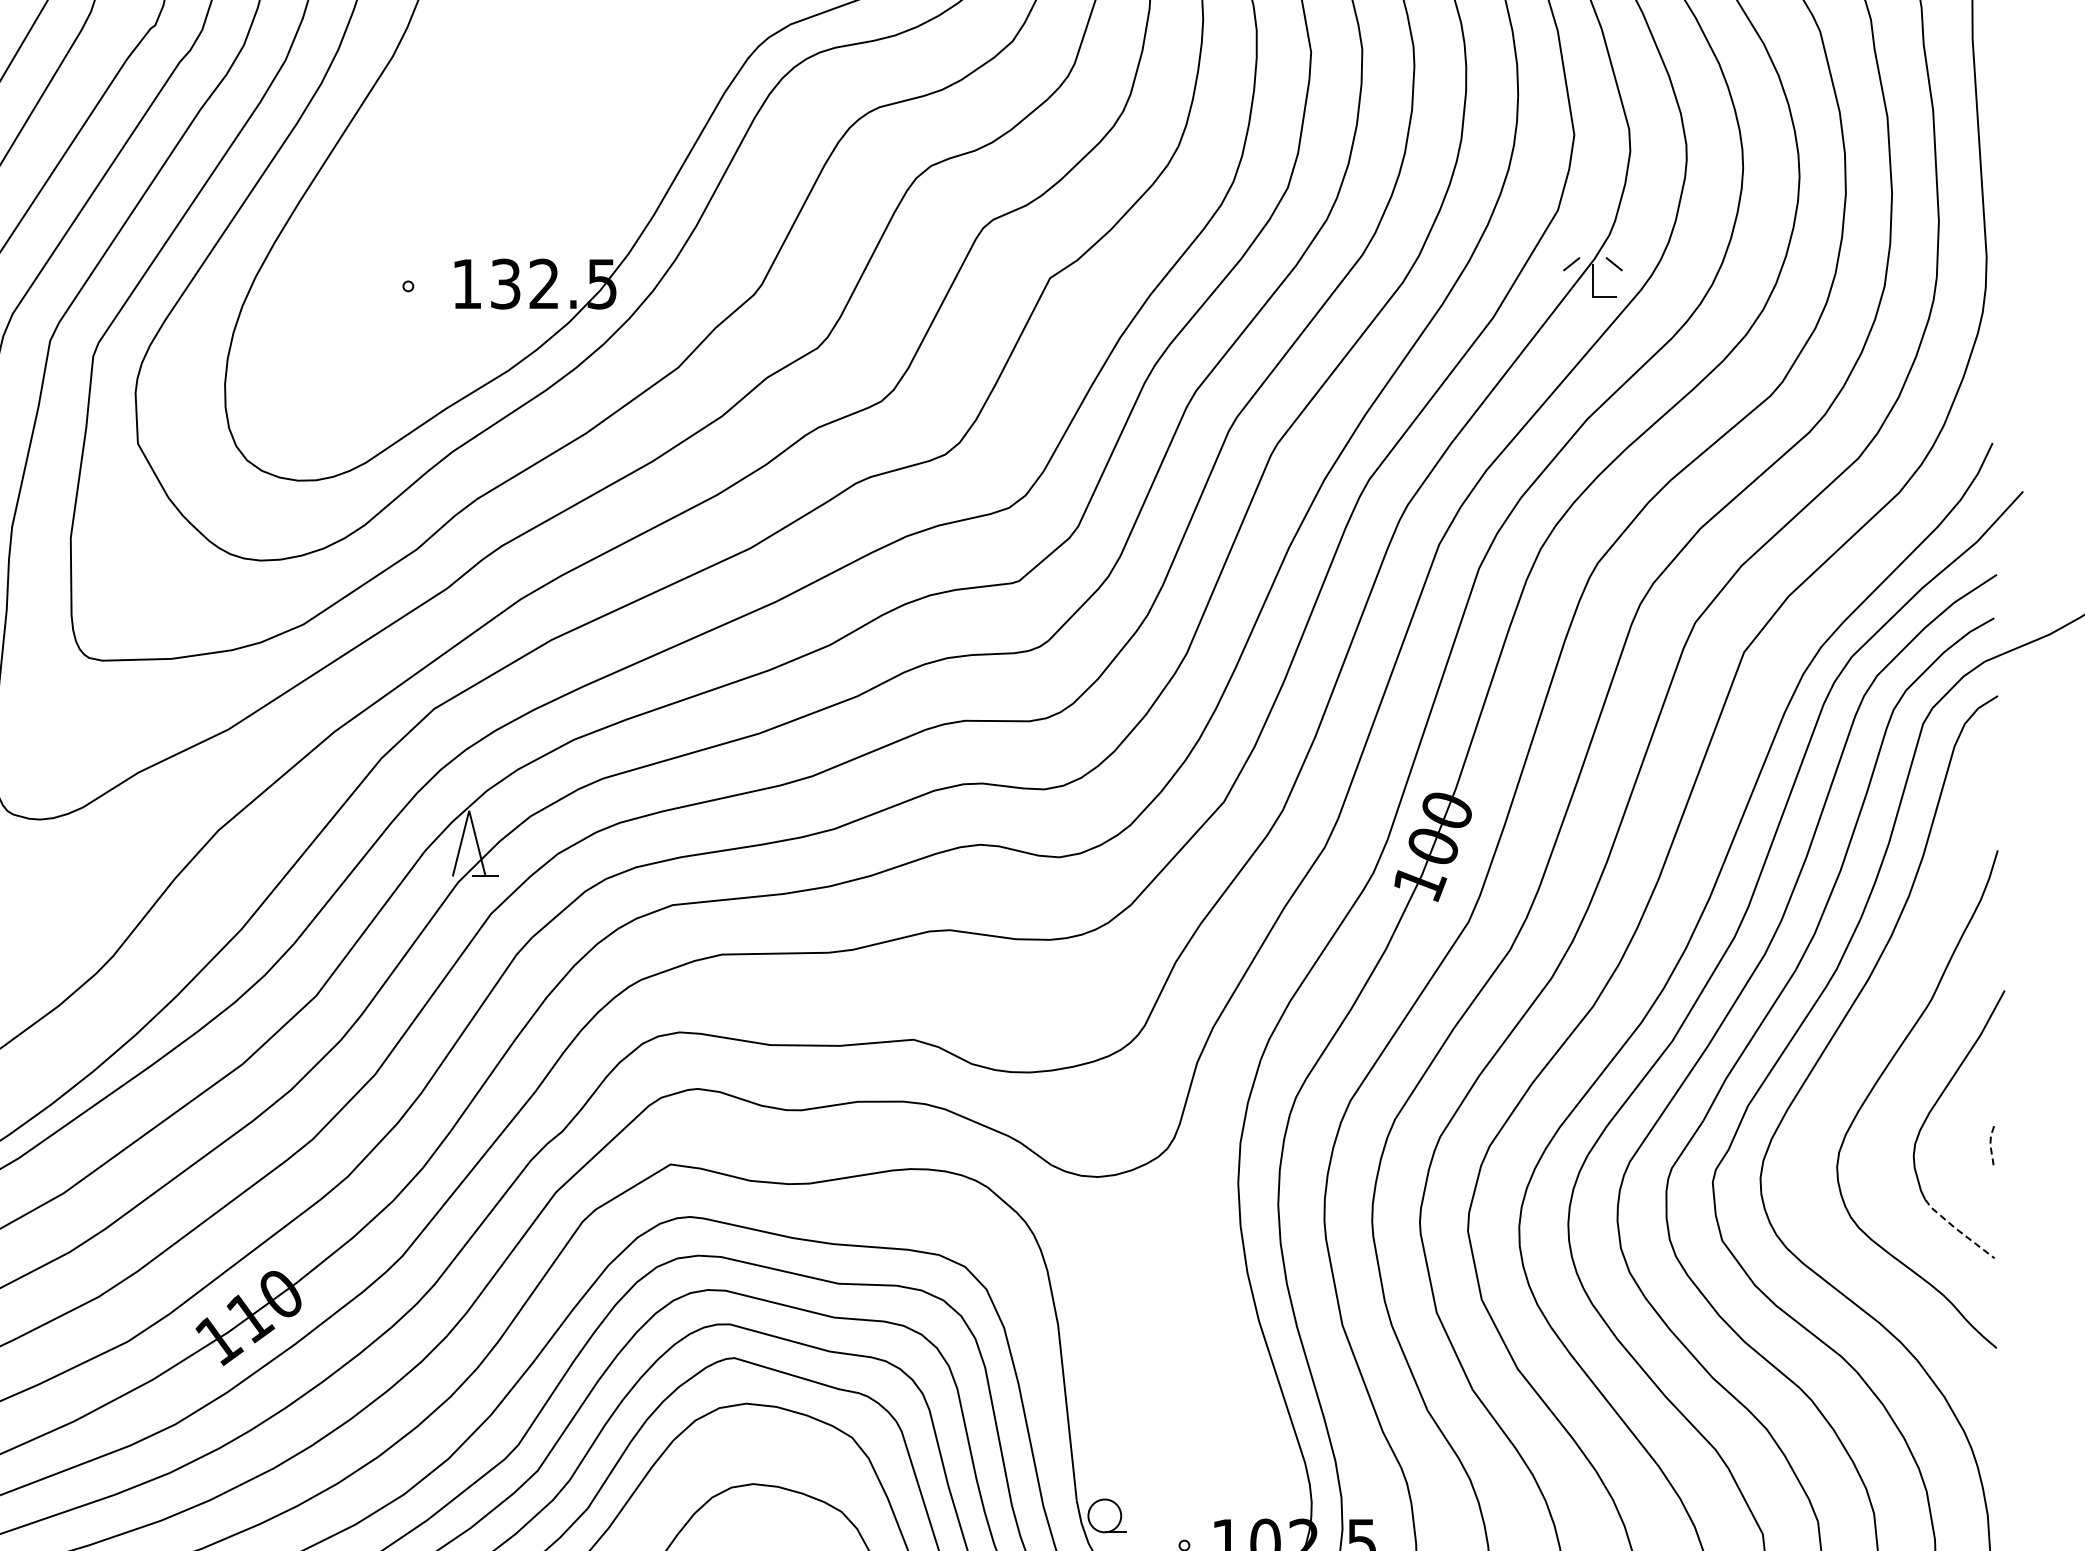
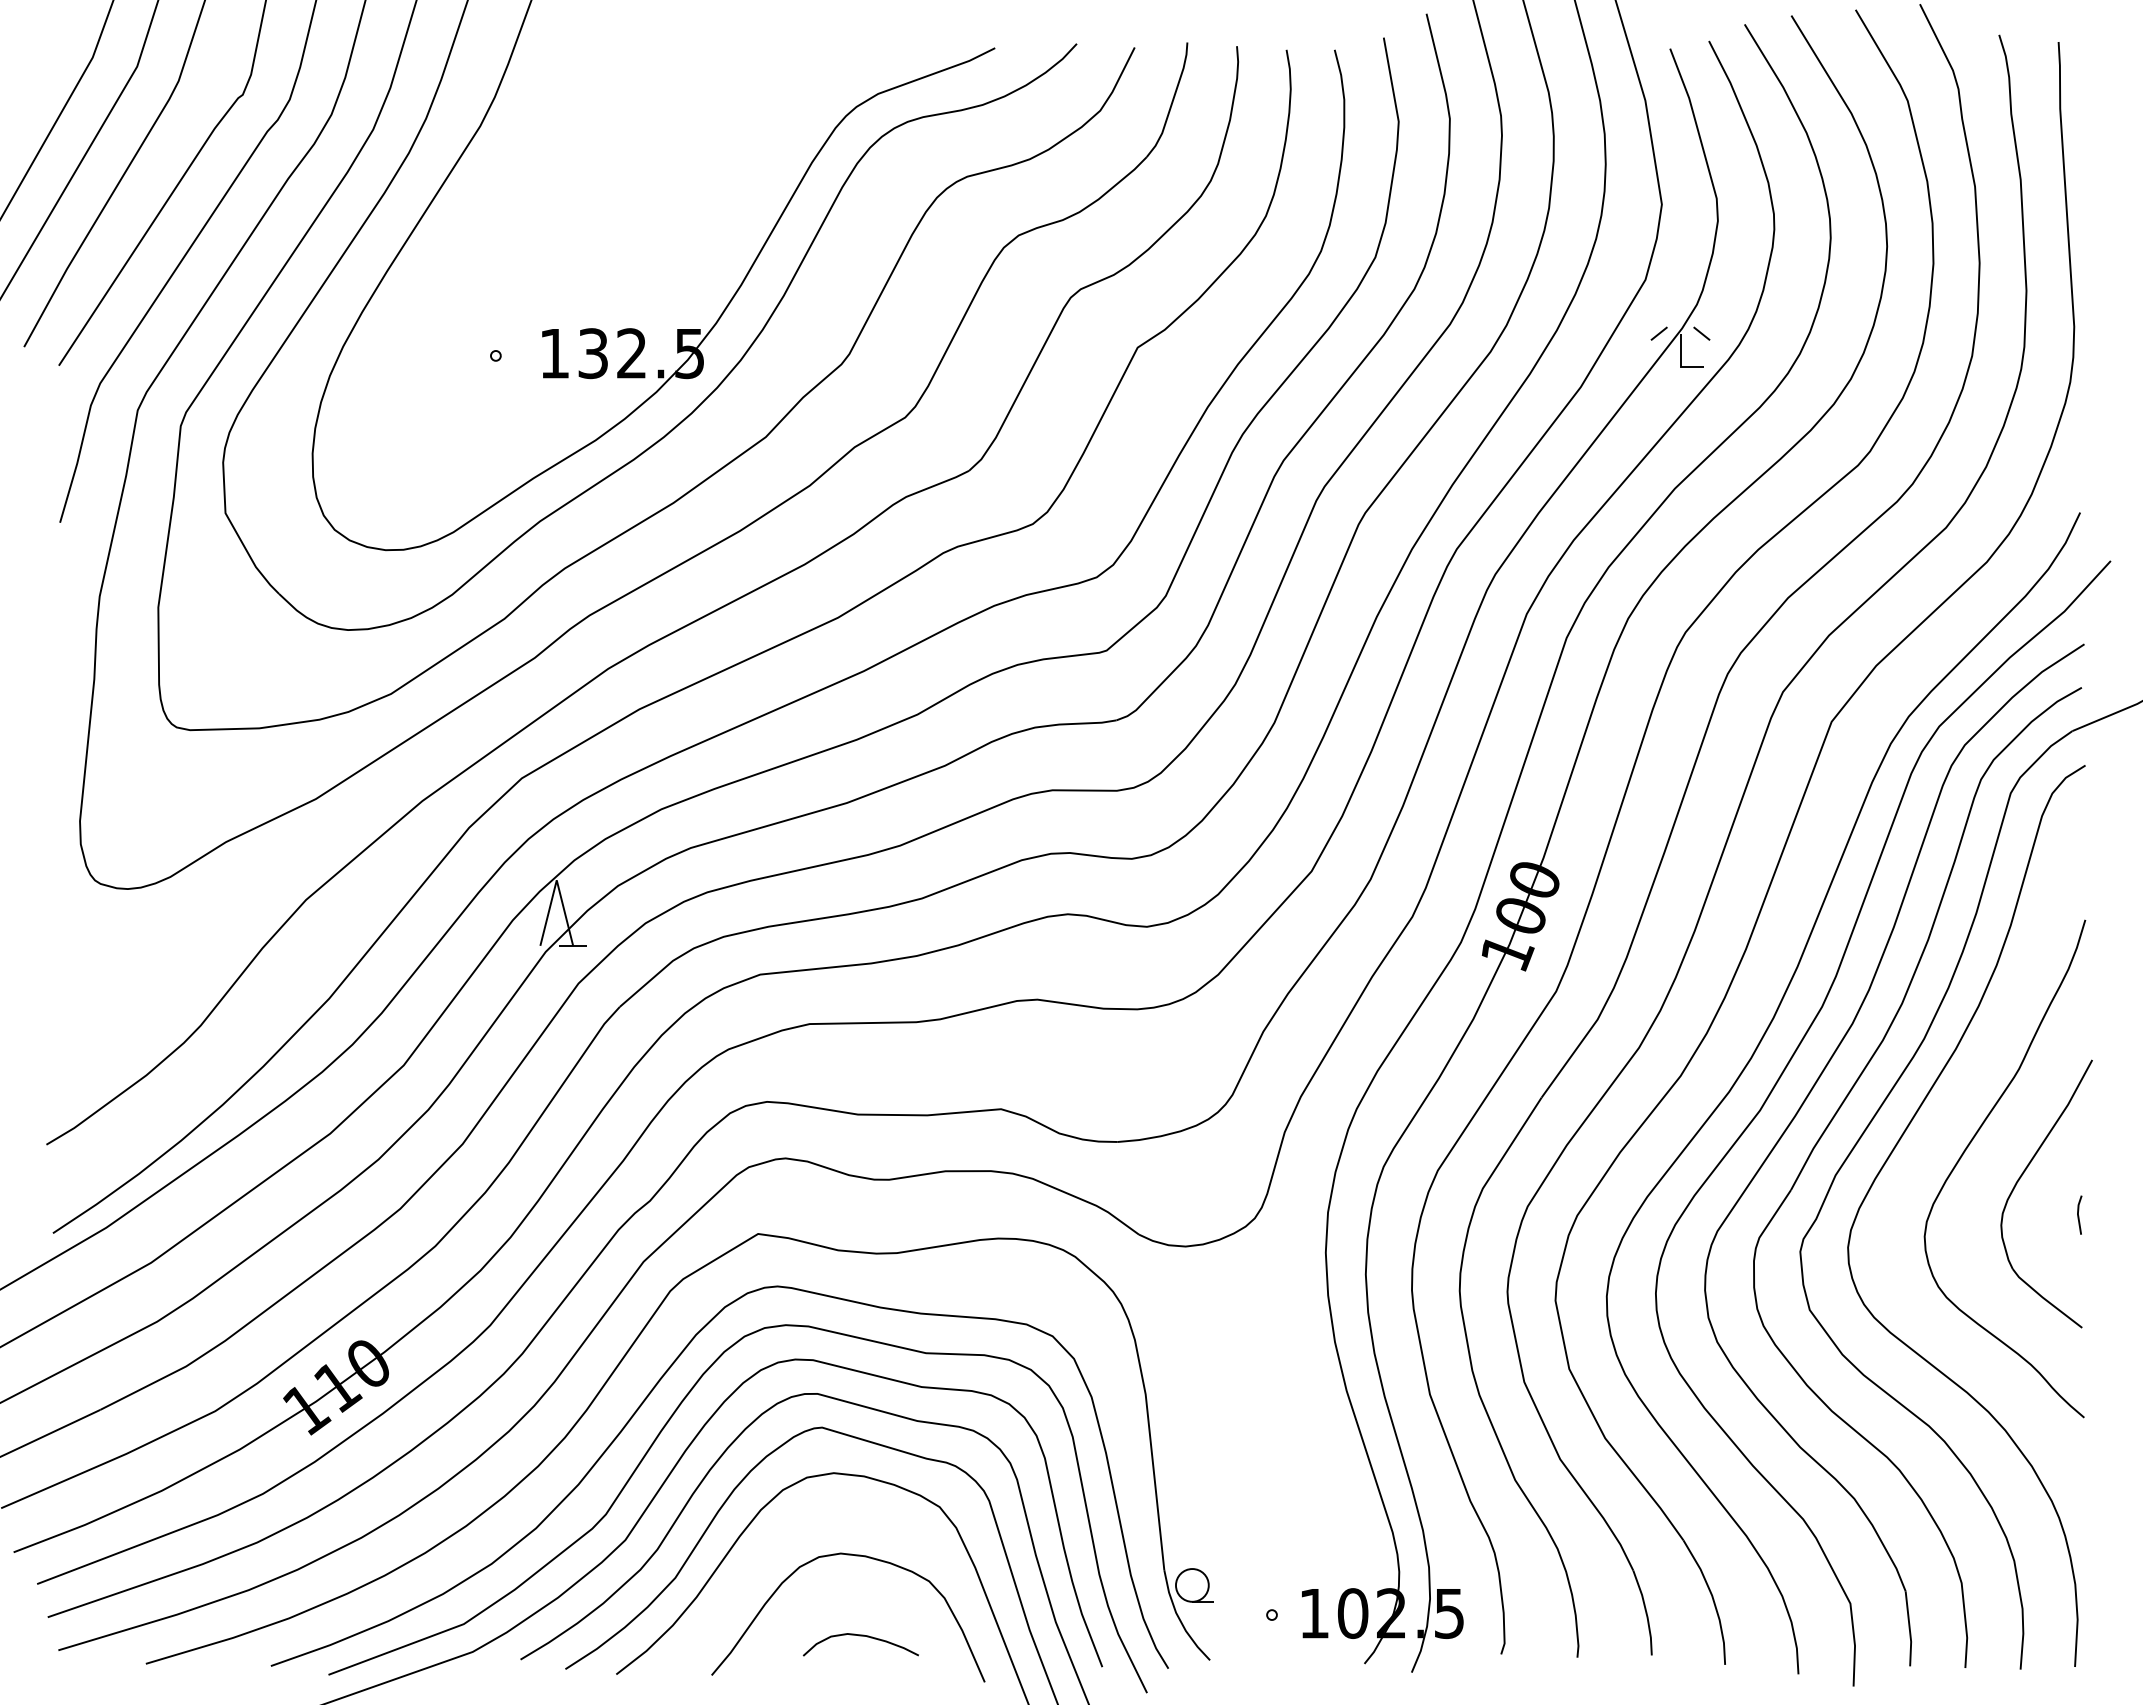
line: (1989, 1145) -> (2077, 1214), dashed -> solid
line: (1957, 1230) -> (2045, 1299), dashed -> solid

